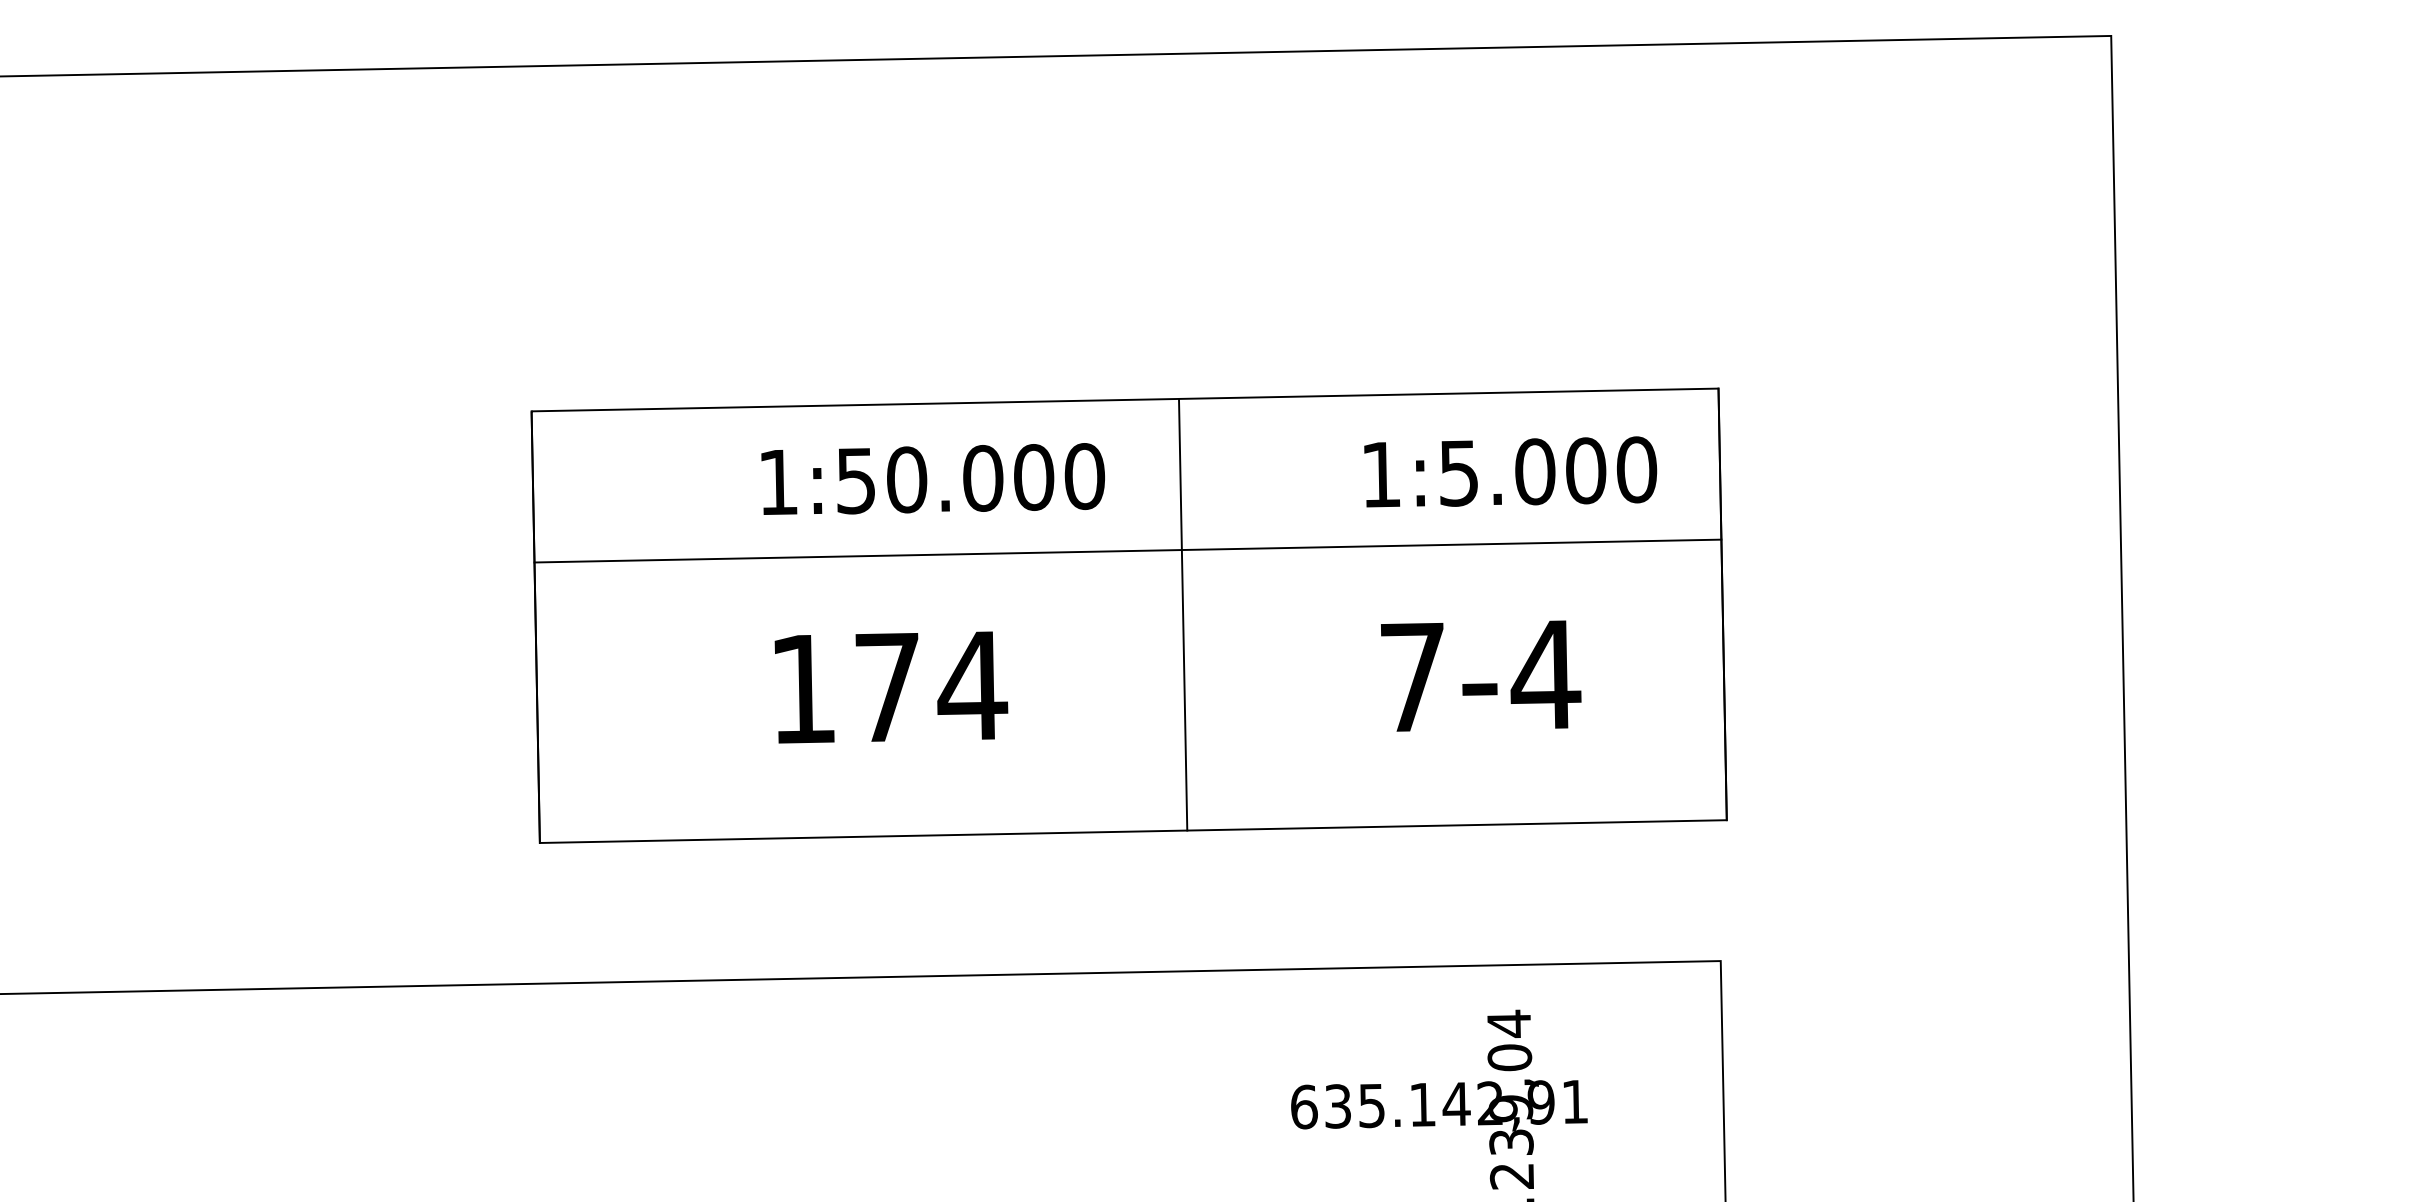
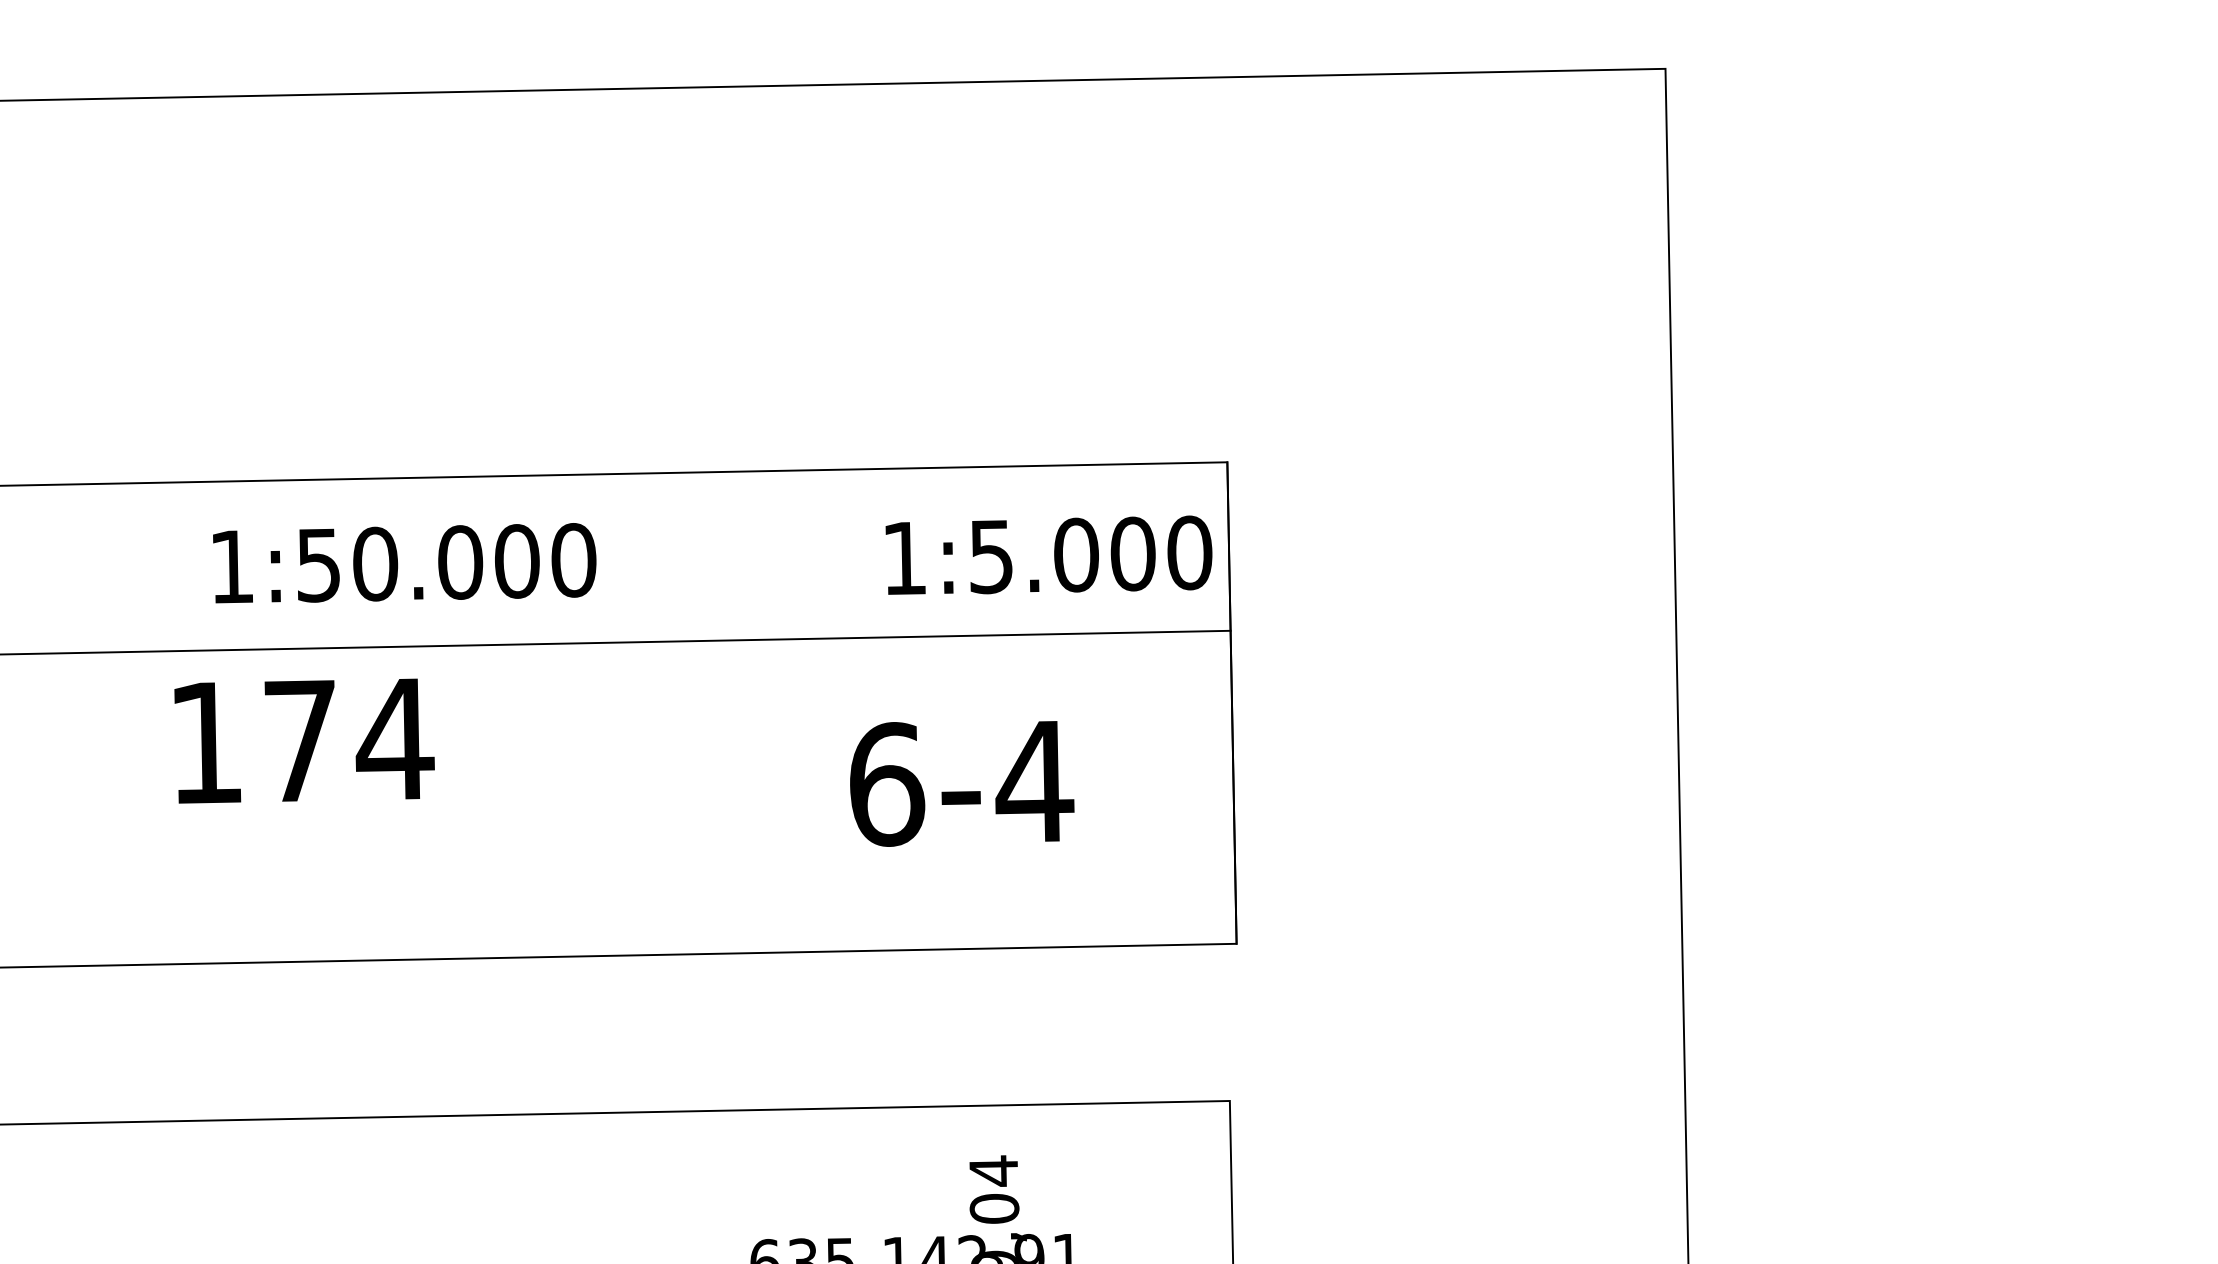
text: (1510, 471) -> (1048, 554), moved
text: (932, 478) -> (403, 562), moved
line: (1182, 614) -> (629, 714), removed
text: (1413, 677) -> (887, 784), 7-4 -> 6-4
text: (891, 687) -> (304, 741), moved

